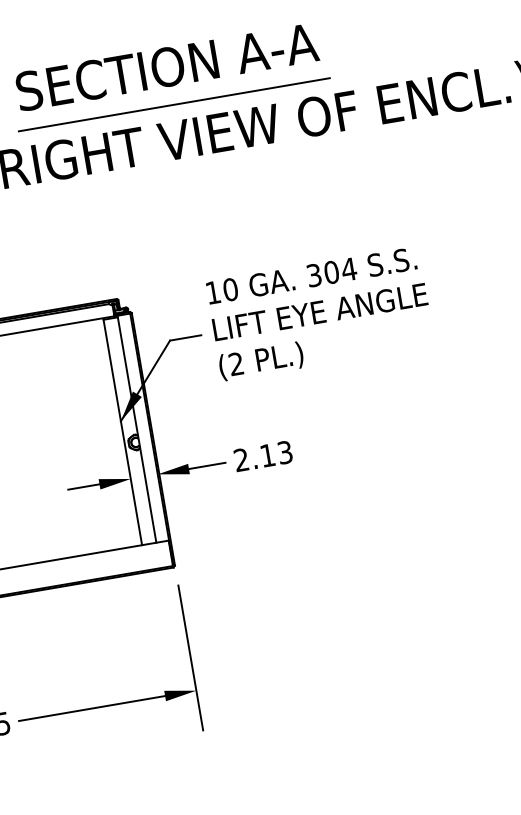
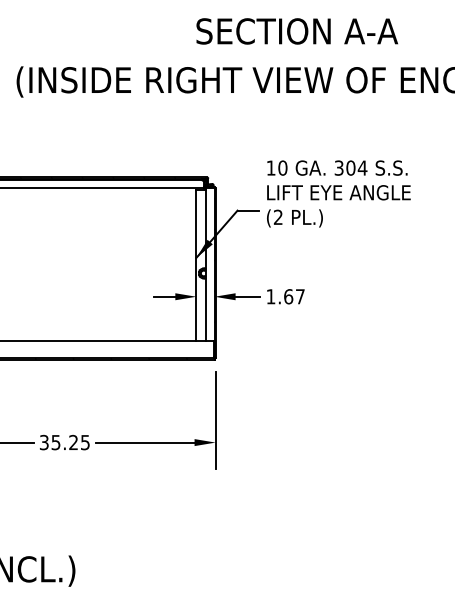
text: (166, 67) -> (296, 31), moved
line: (173, 104) -> (266, 56), removed
text: (319, 313) -> (338, 193), moved
text: (263, 455) -> (285, 296), 2.13 -> 1.67

